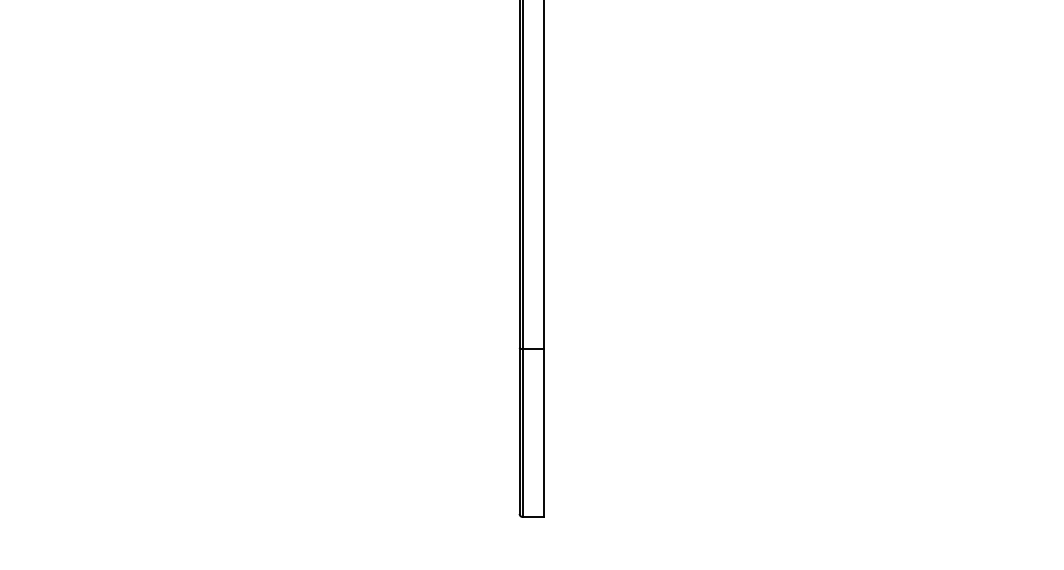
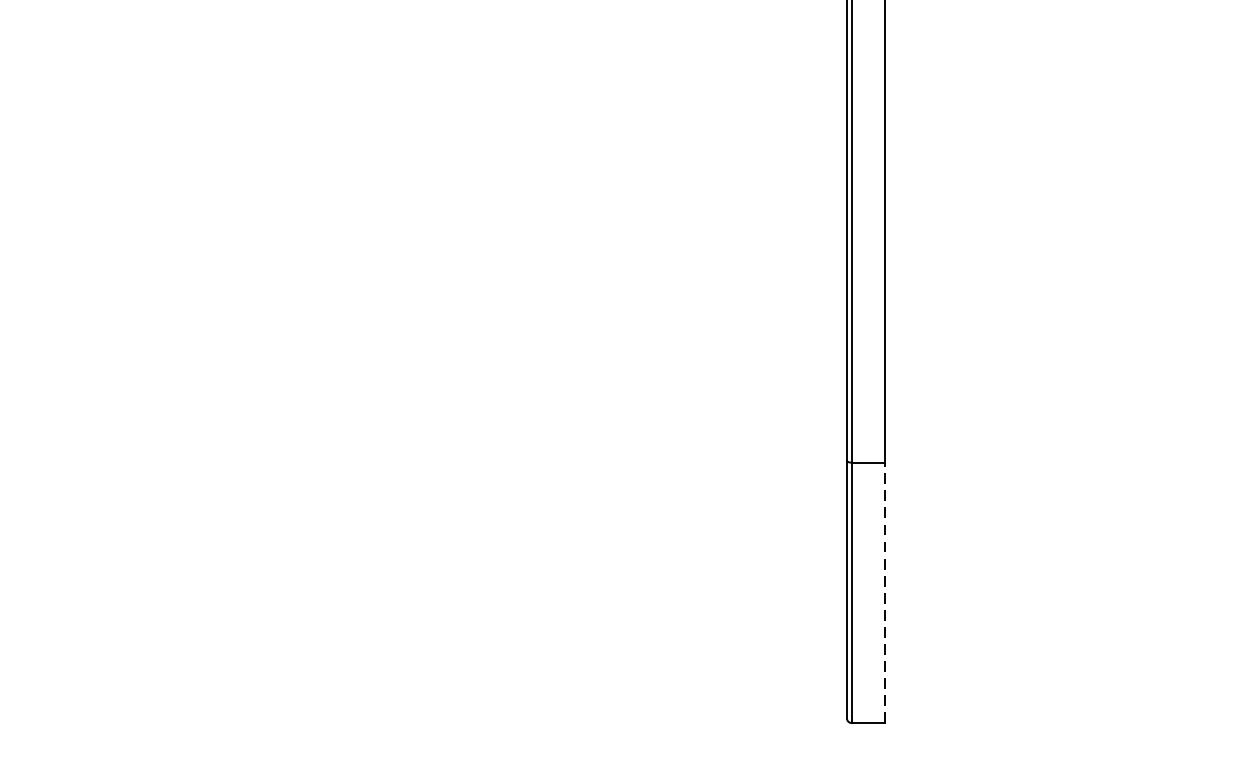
line: (544, 433) -> (885, 593), solid -> dashed

